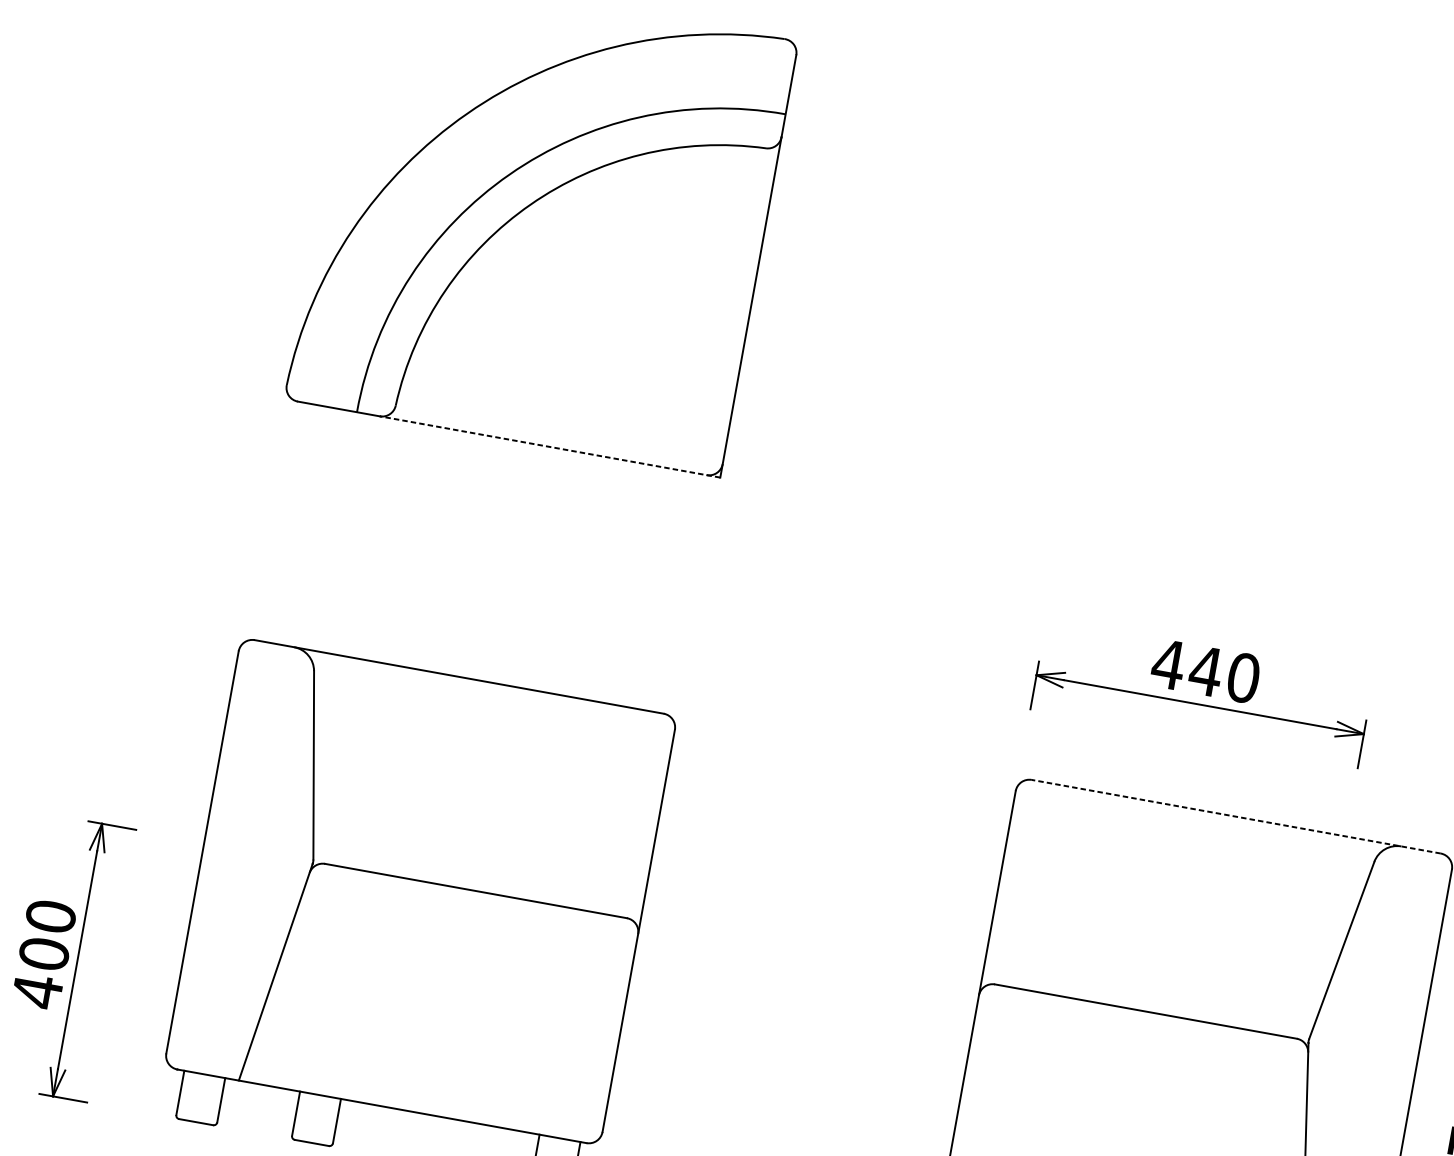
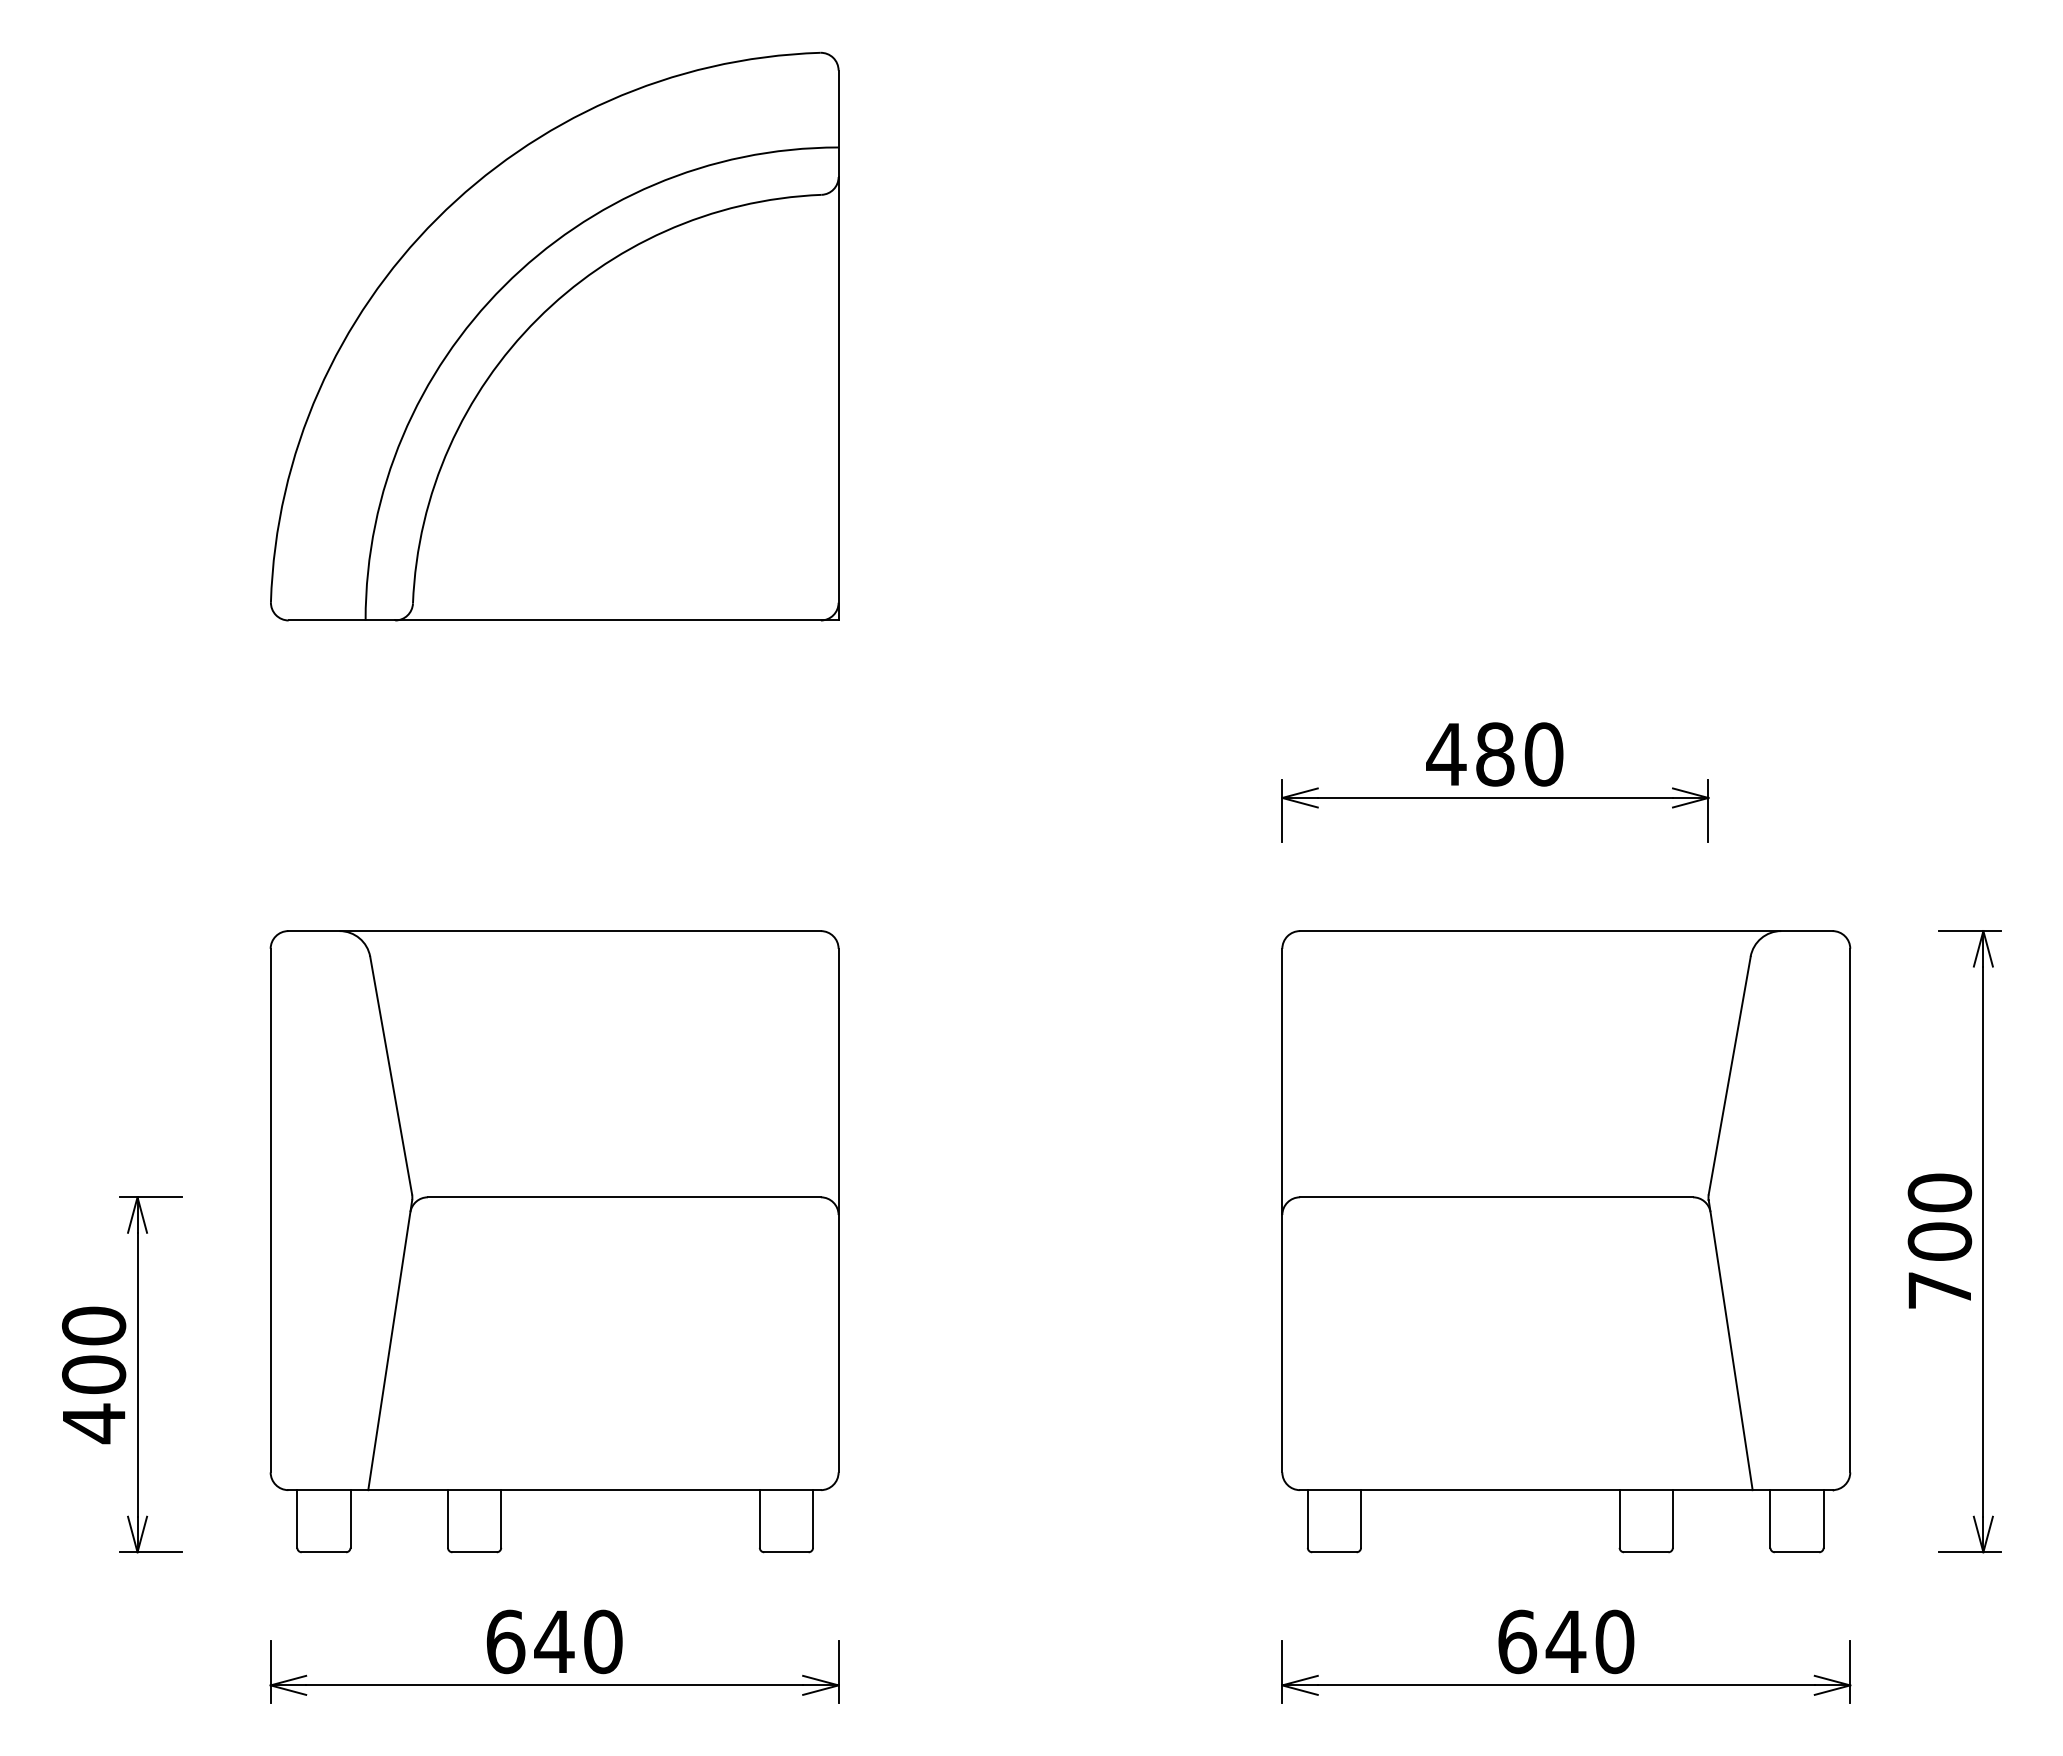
line: (549, 446) -> (616, 620), dashed -> solid
text: (1205, 671) -> (1494, 754), 440 -> 480
line: (1235, 816) -> (1565, 931), dashed -> solid

